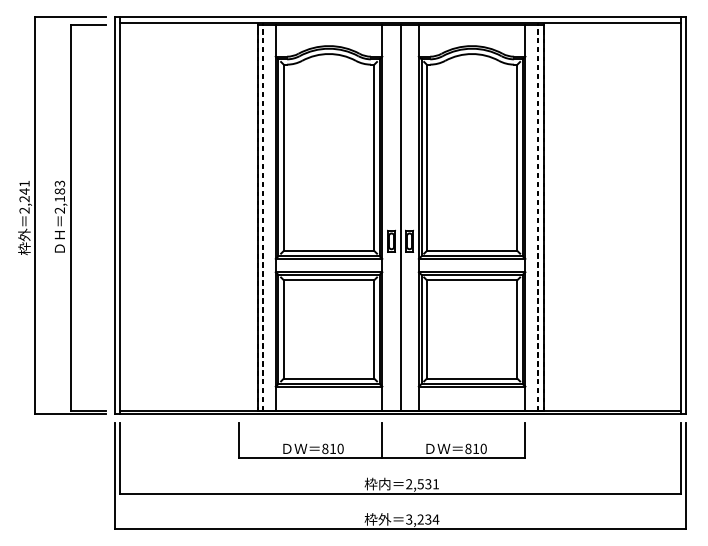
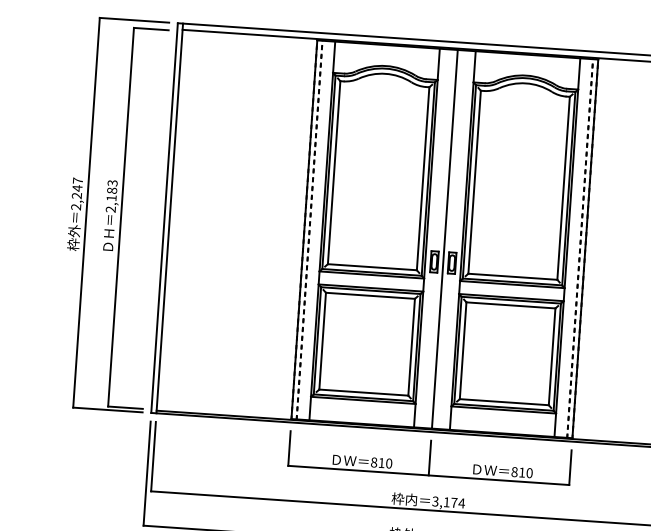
text: (24, 183) -> (77, 180), 2,241 -> 2,247
part: (381, 440) -> (429, 458), moved
text: (422, 484) -> (448, 502), 2,531 -> 3,174

